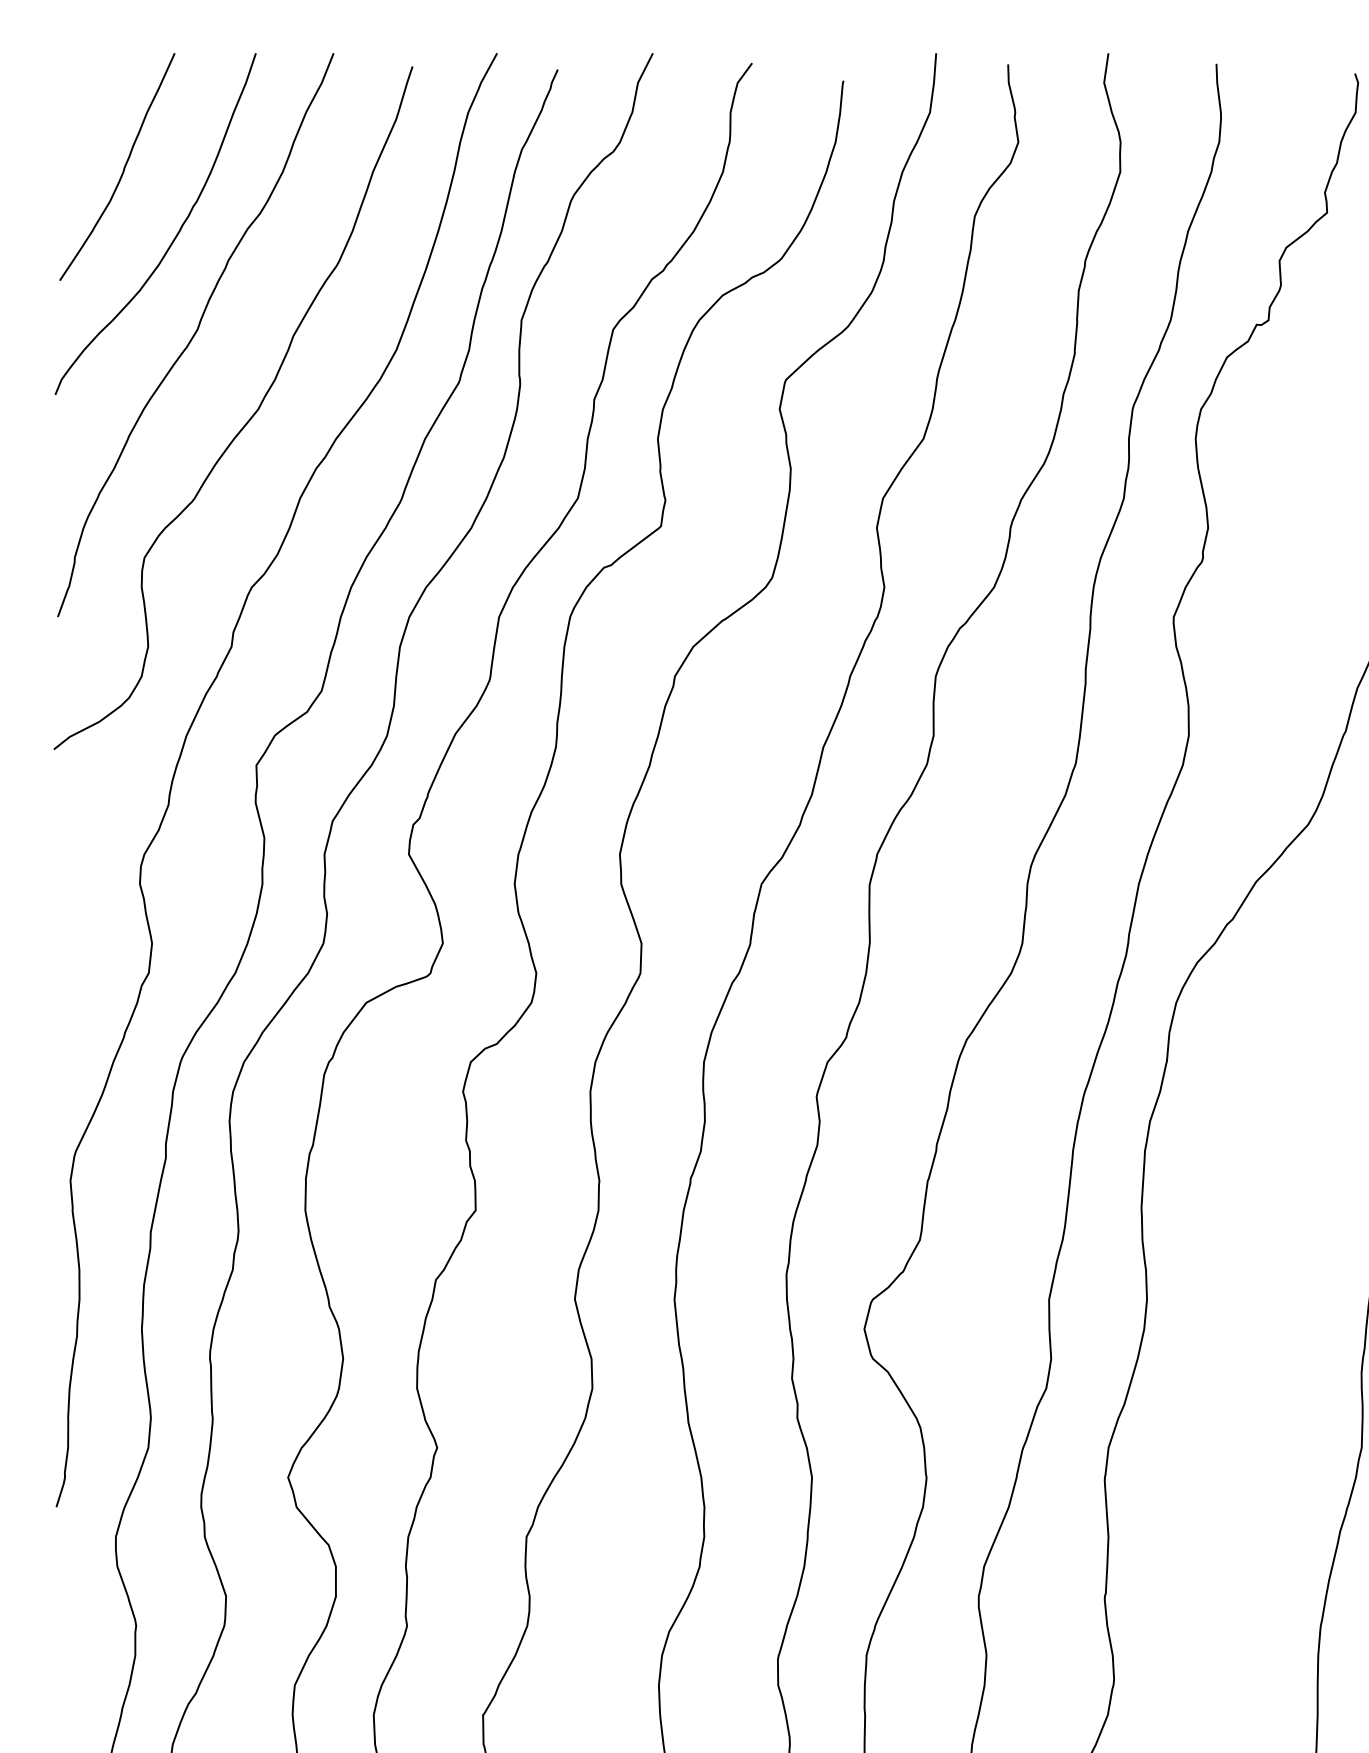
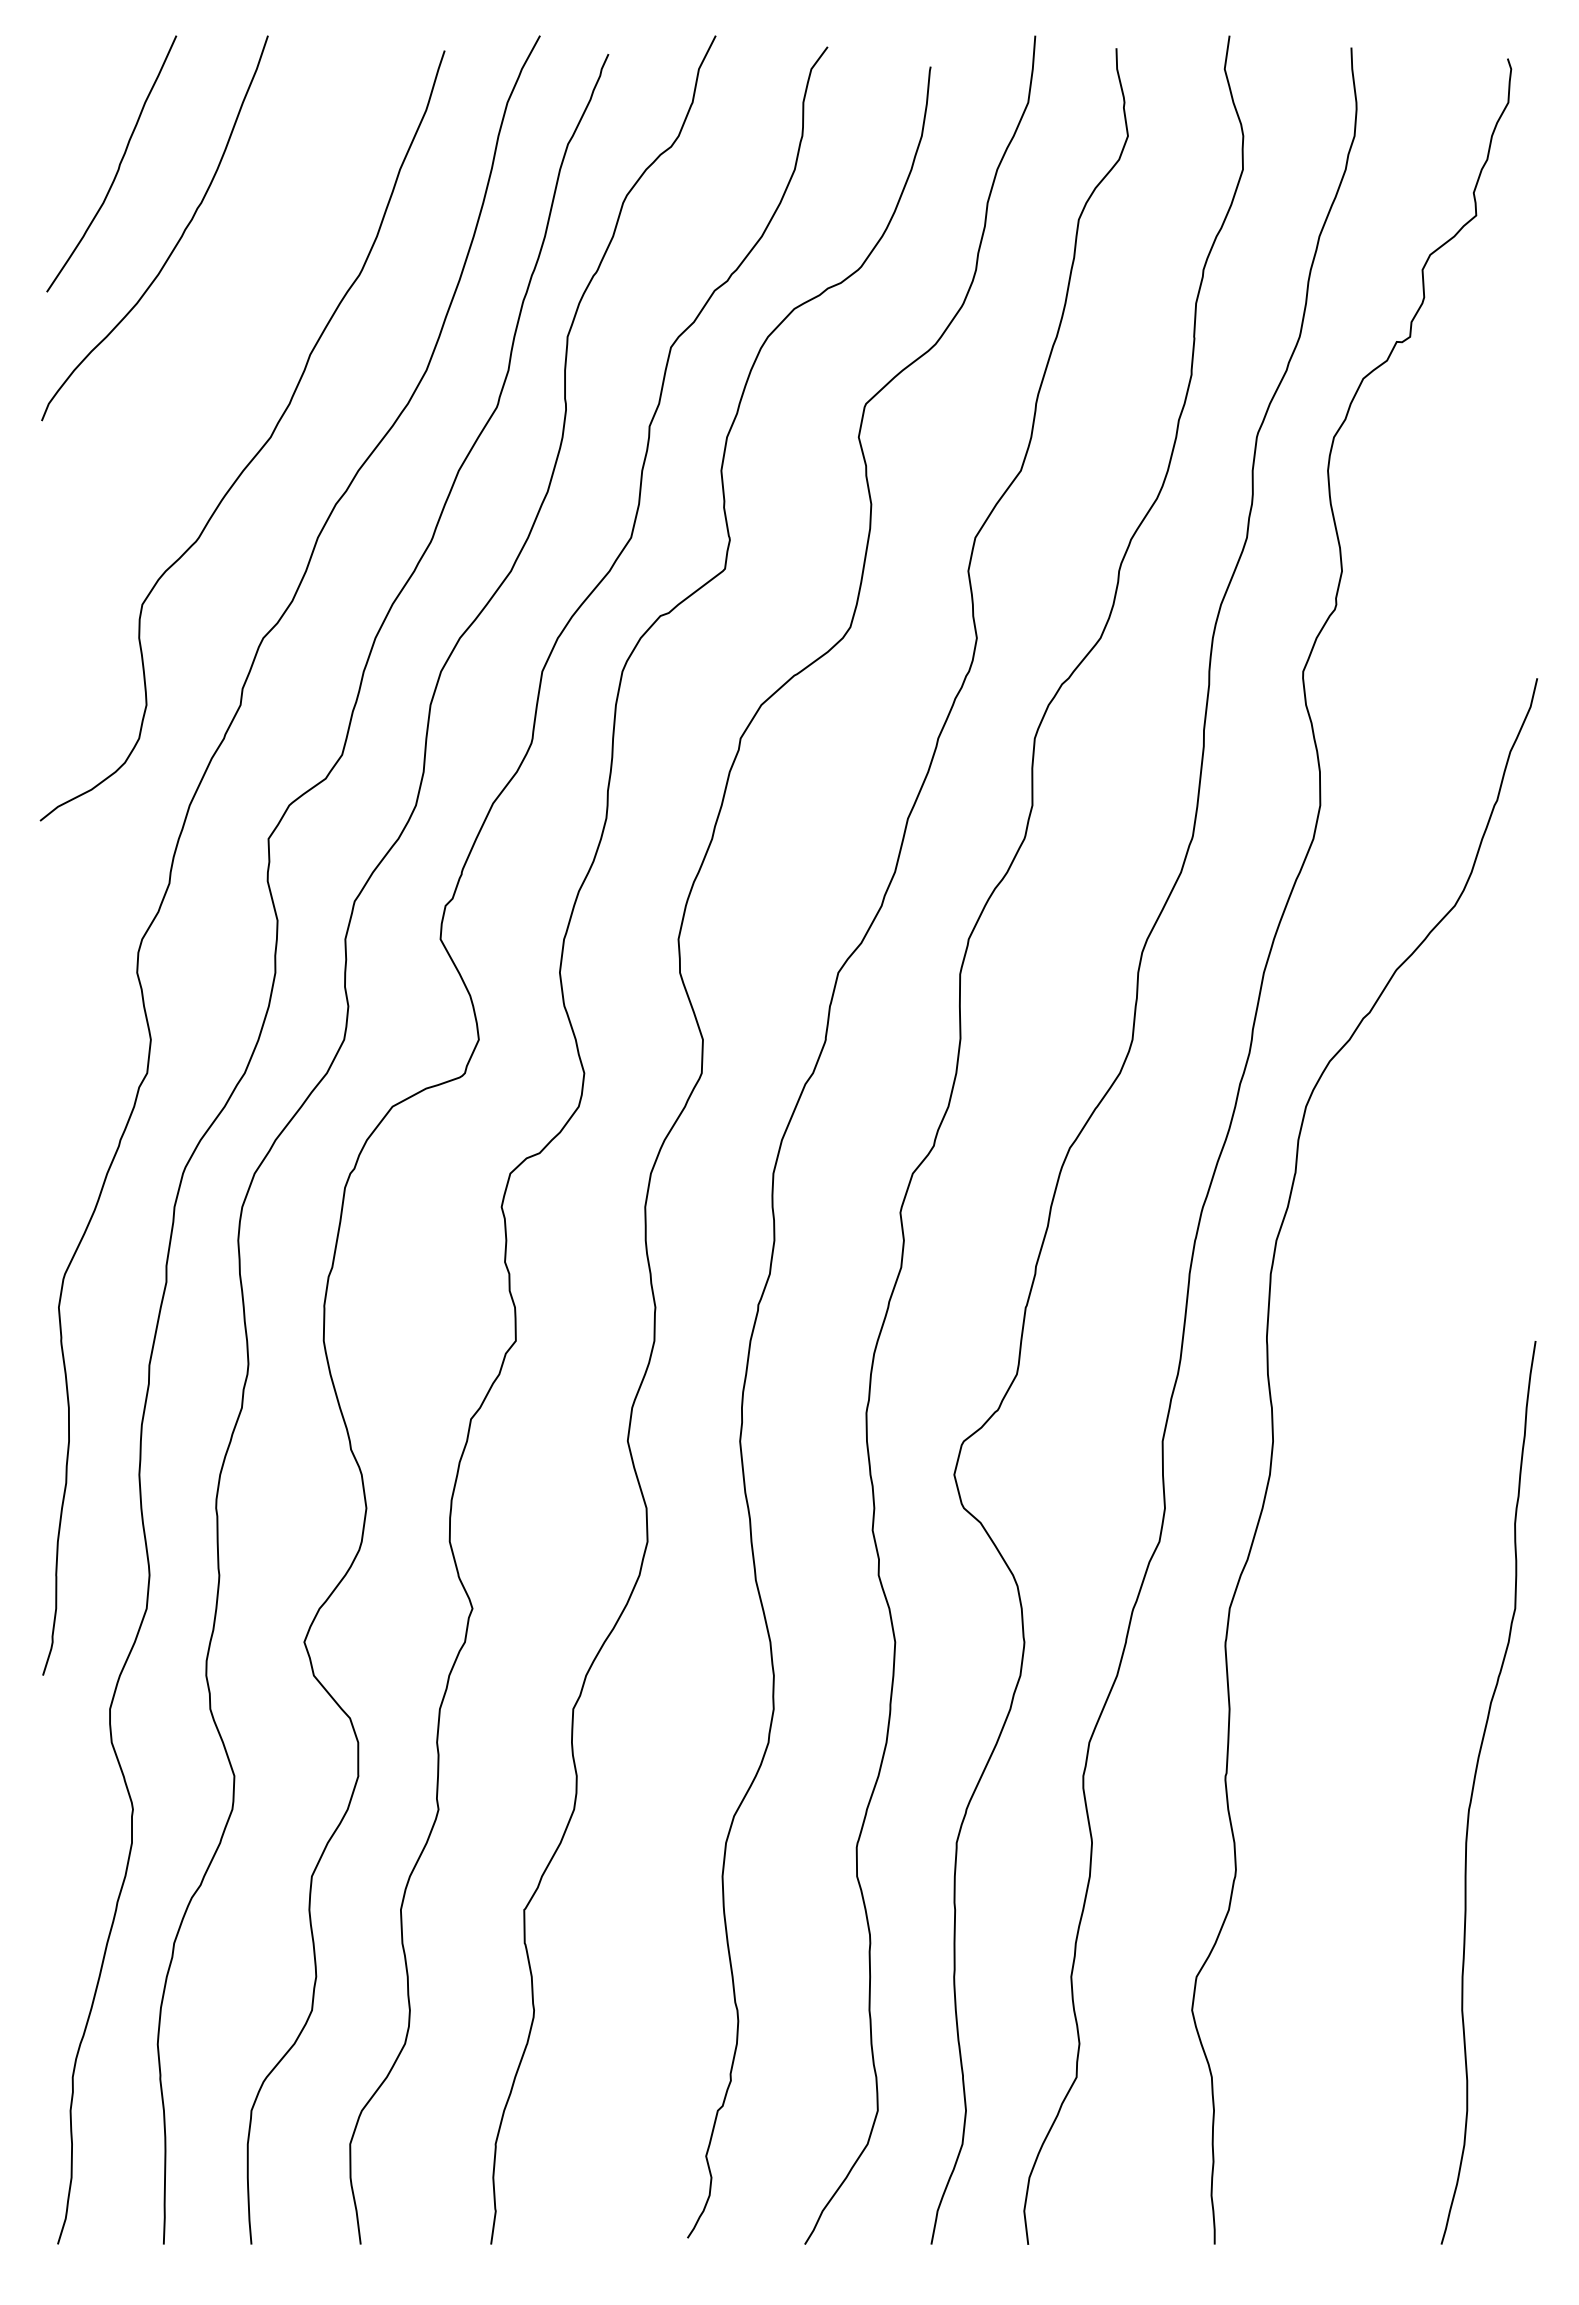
curve: (196, 334) -> (200, 352), removed

